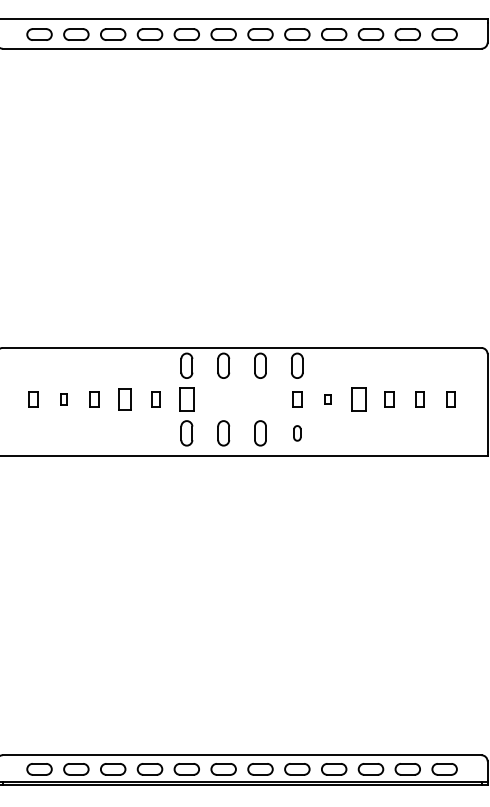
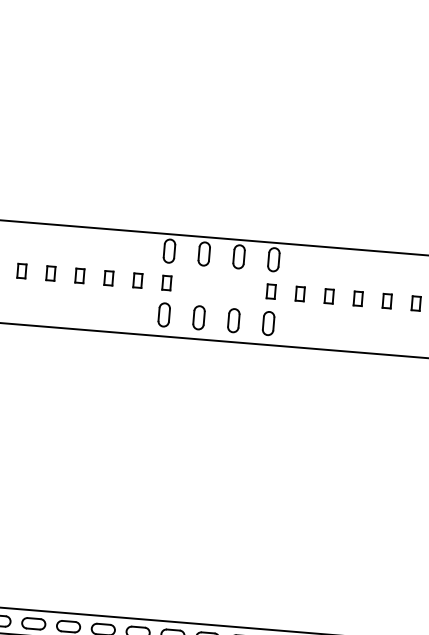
part: (63, 399) -> (50, 273), size x1.43
part: (125, 399) -> (108, 278), size x0.71
part: (186, 399) -> (166, 282), size x0.62
part: (327, 399) -> (299, 293), size x1.67
part: (358, 399) -> (329, 296), size x0.62
part: (297, 433) -> (268, 323), size x1.67

